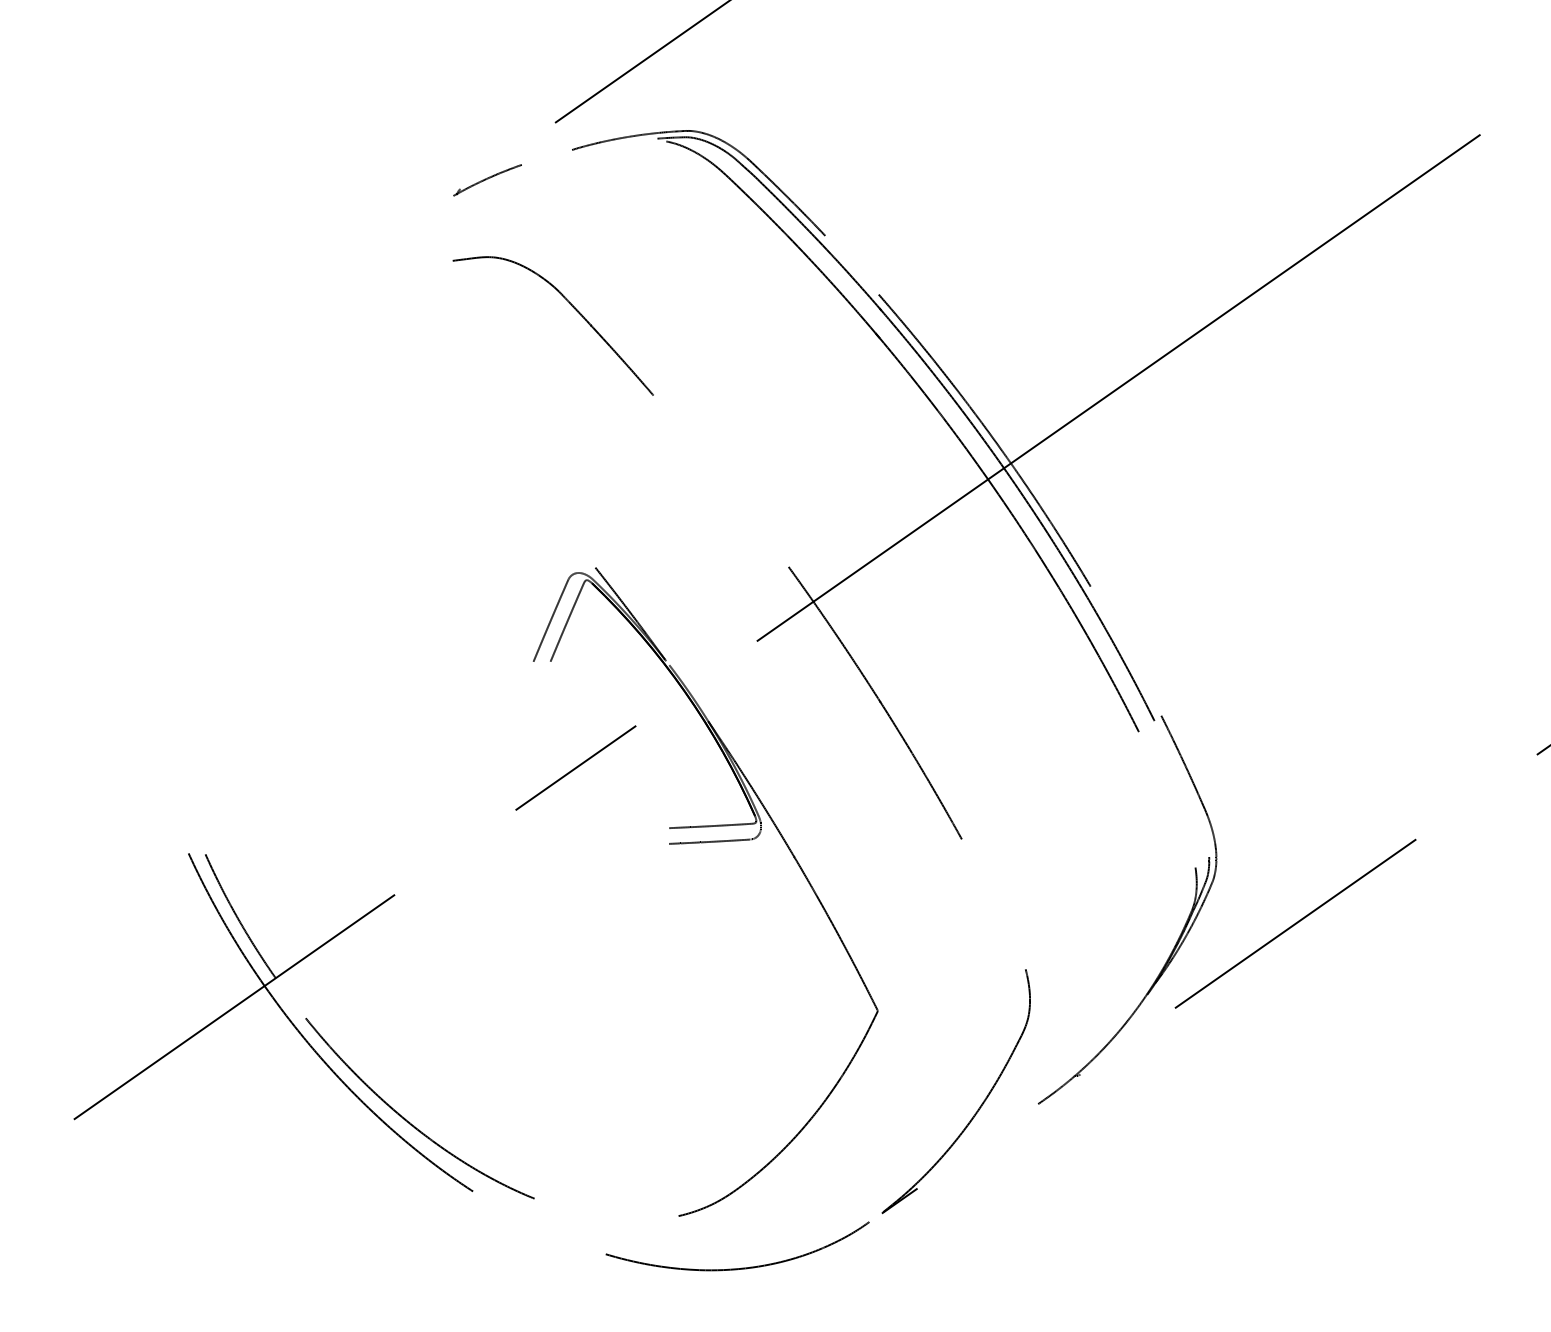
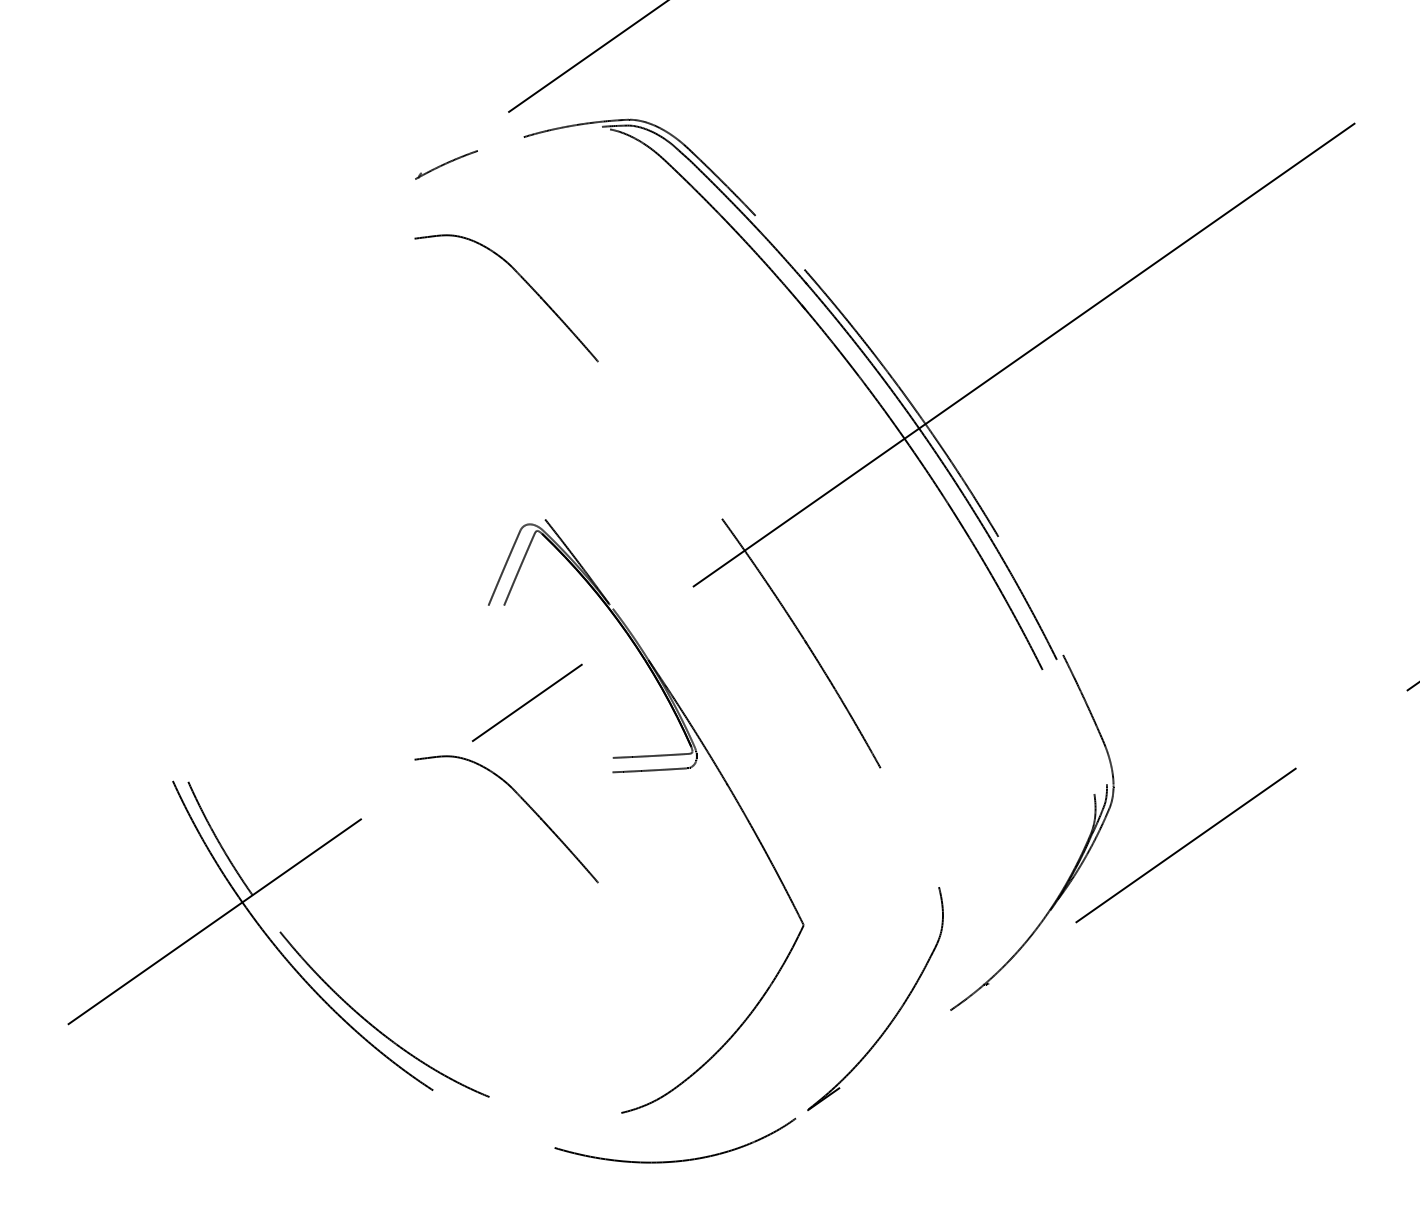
curve: (571, 875) -> (523, 801), added

